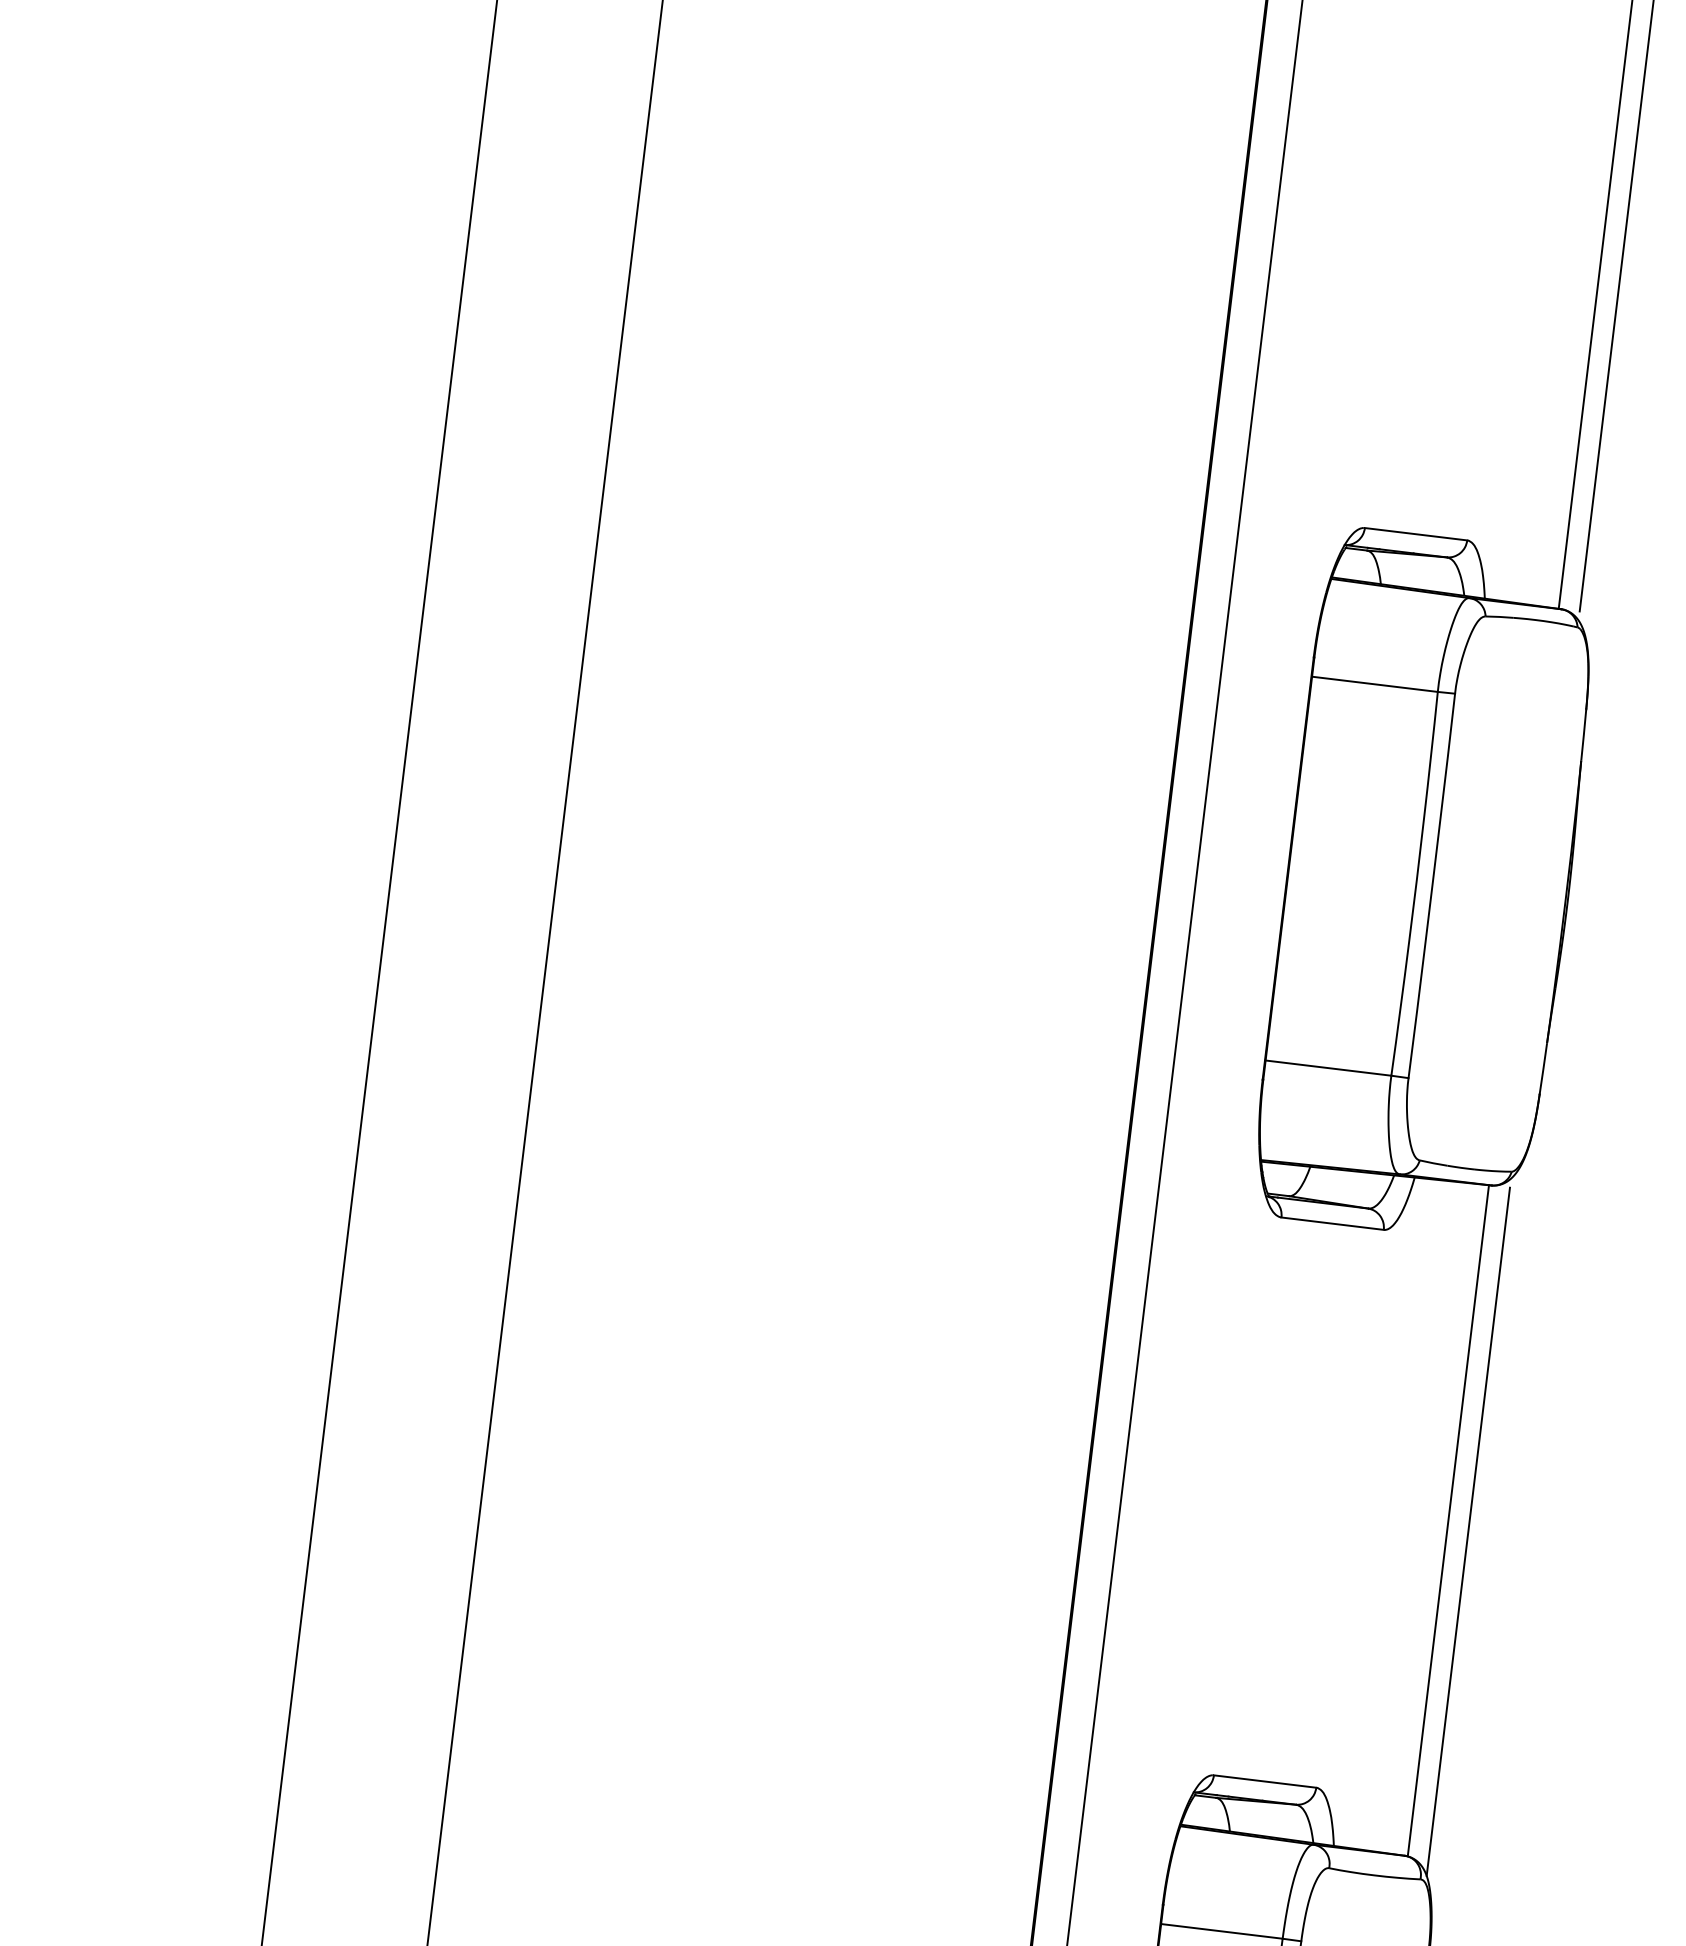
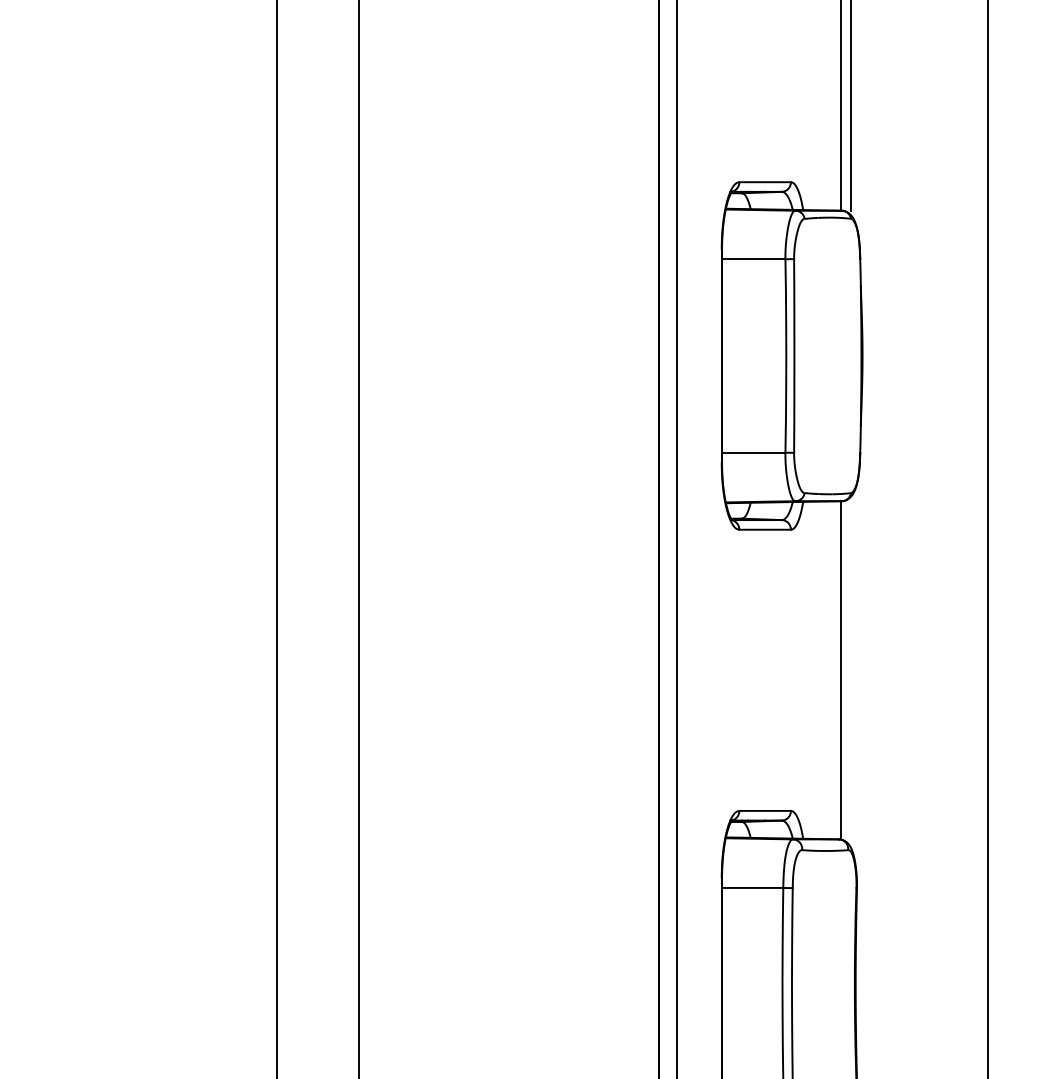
line: (1469, 1531) -> (851, 674), removed

